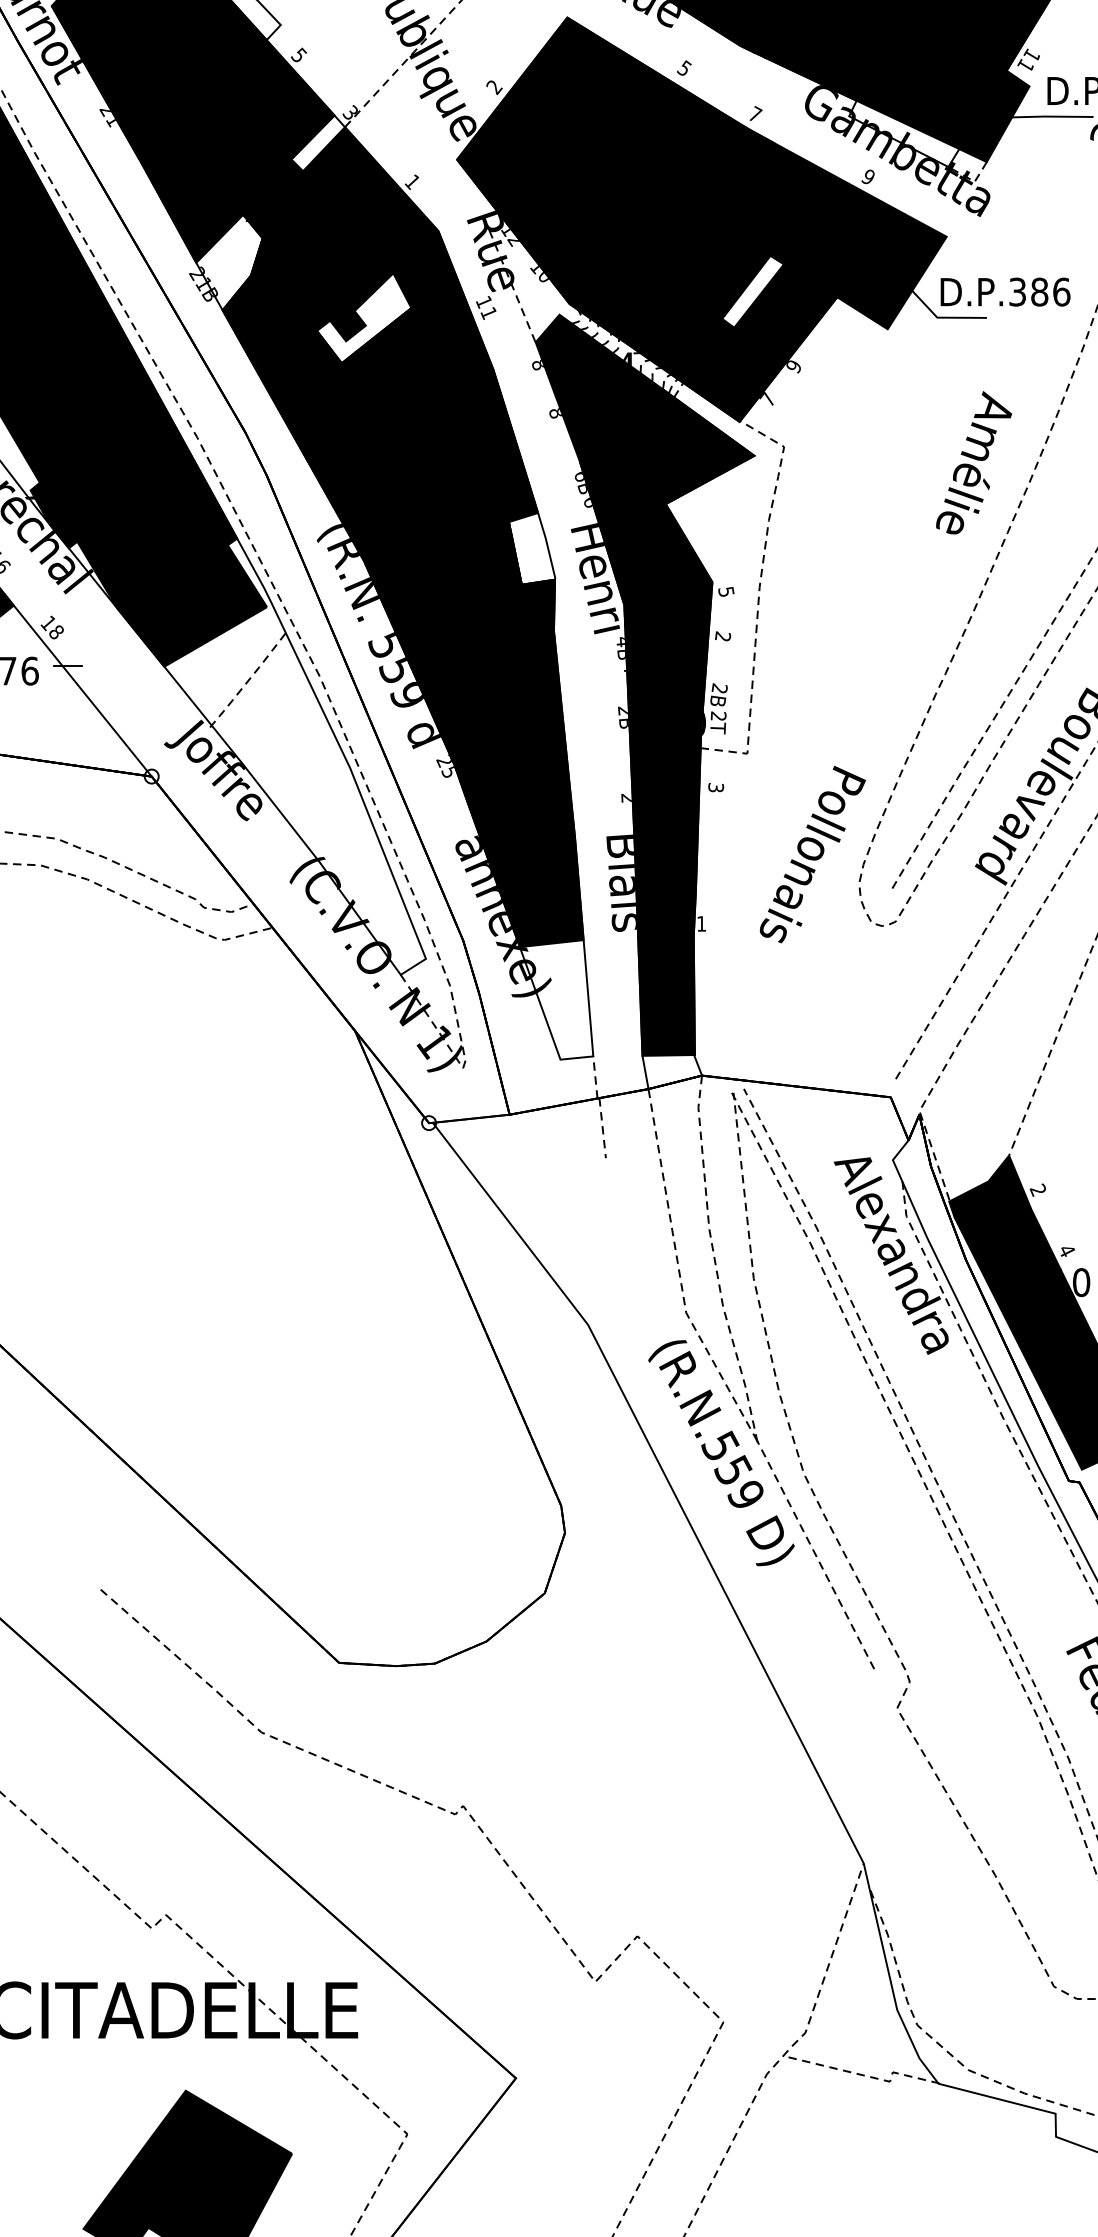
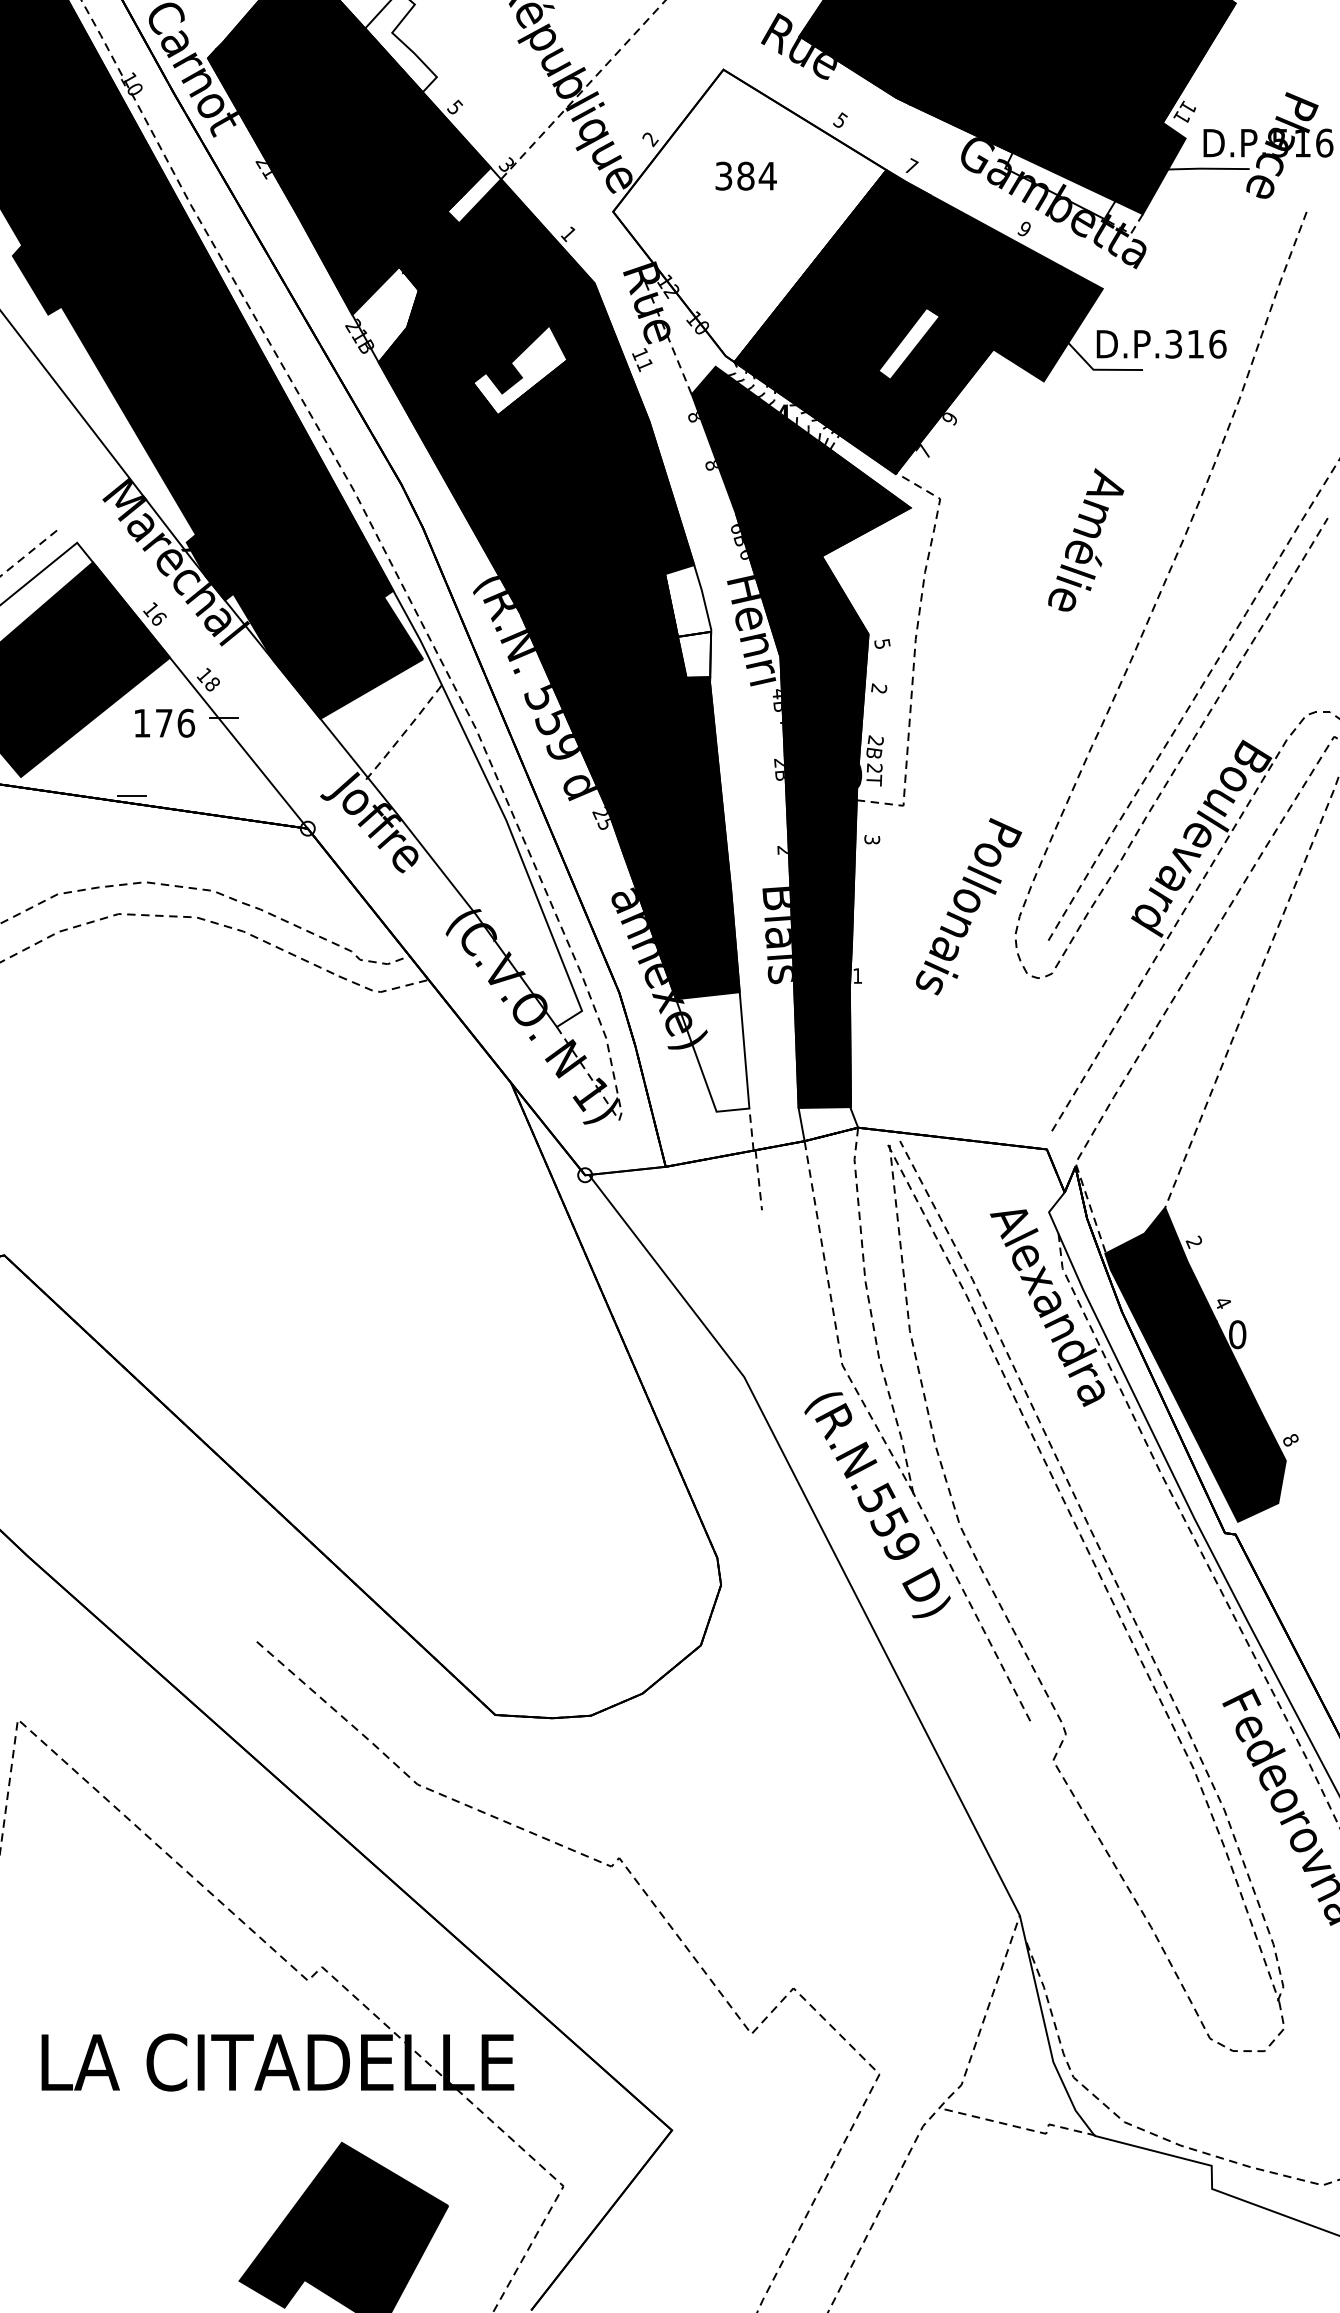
fill: (593, 163) -> (749, 215), removed
text: (1039, 291) -> (1195, 343), D.P.386 -> D.P.316
text: (974, 462) -> (1086, 539), moved
fill: (538, 602) -> (694, 654), removed

